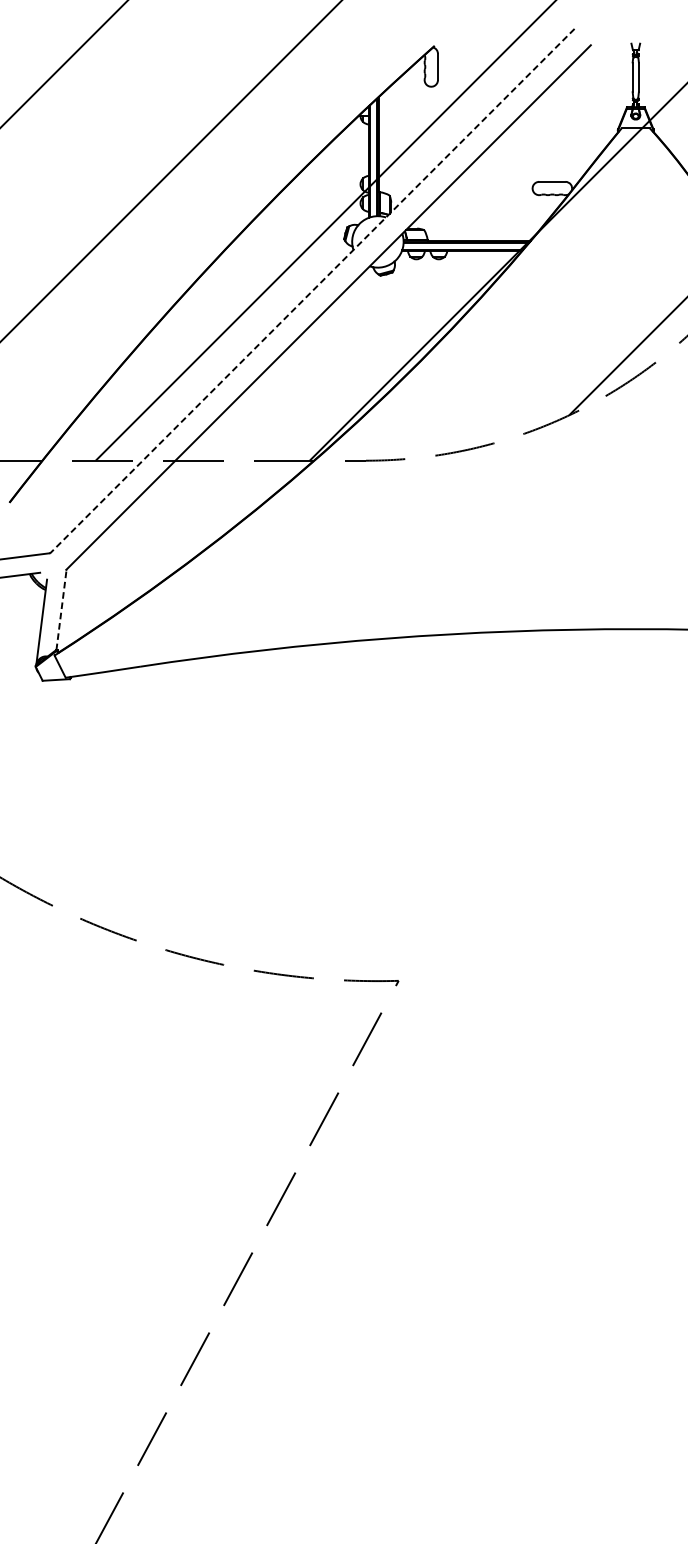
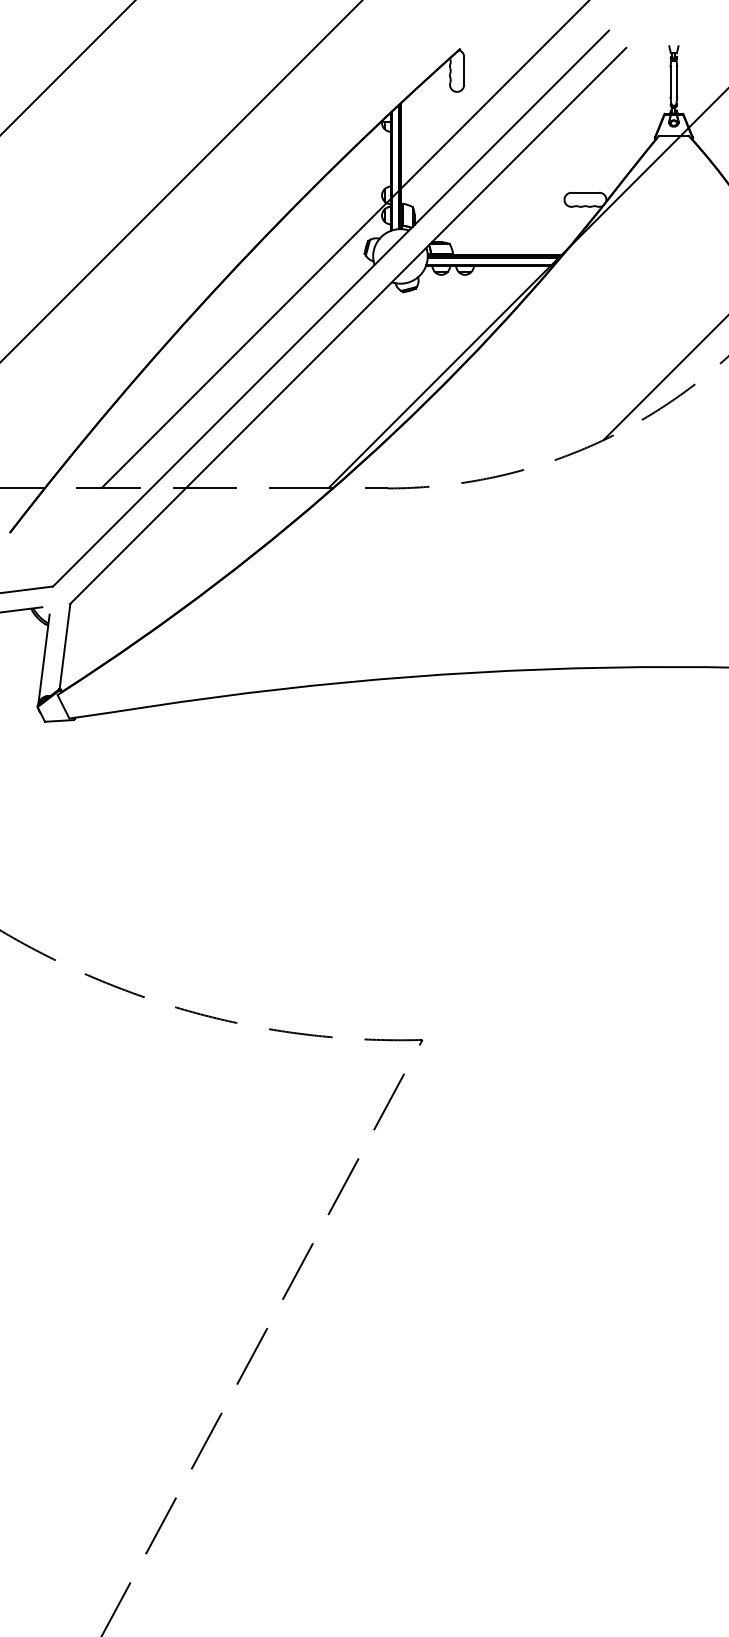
line: (311, 291) -> (330, 309), dashed -> solid
line: (61, 610) -> (64, 647), dashed -> solid

